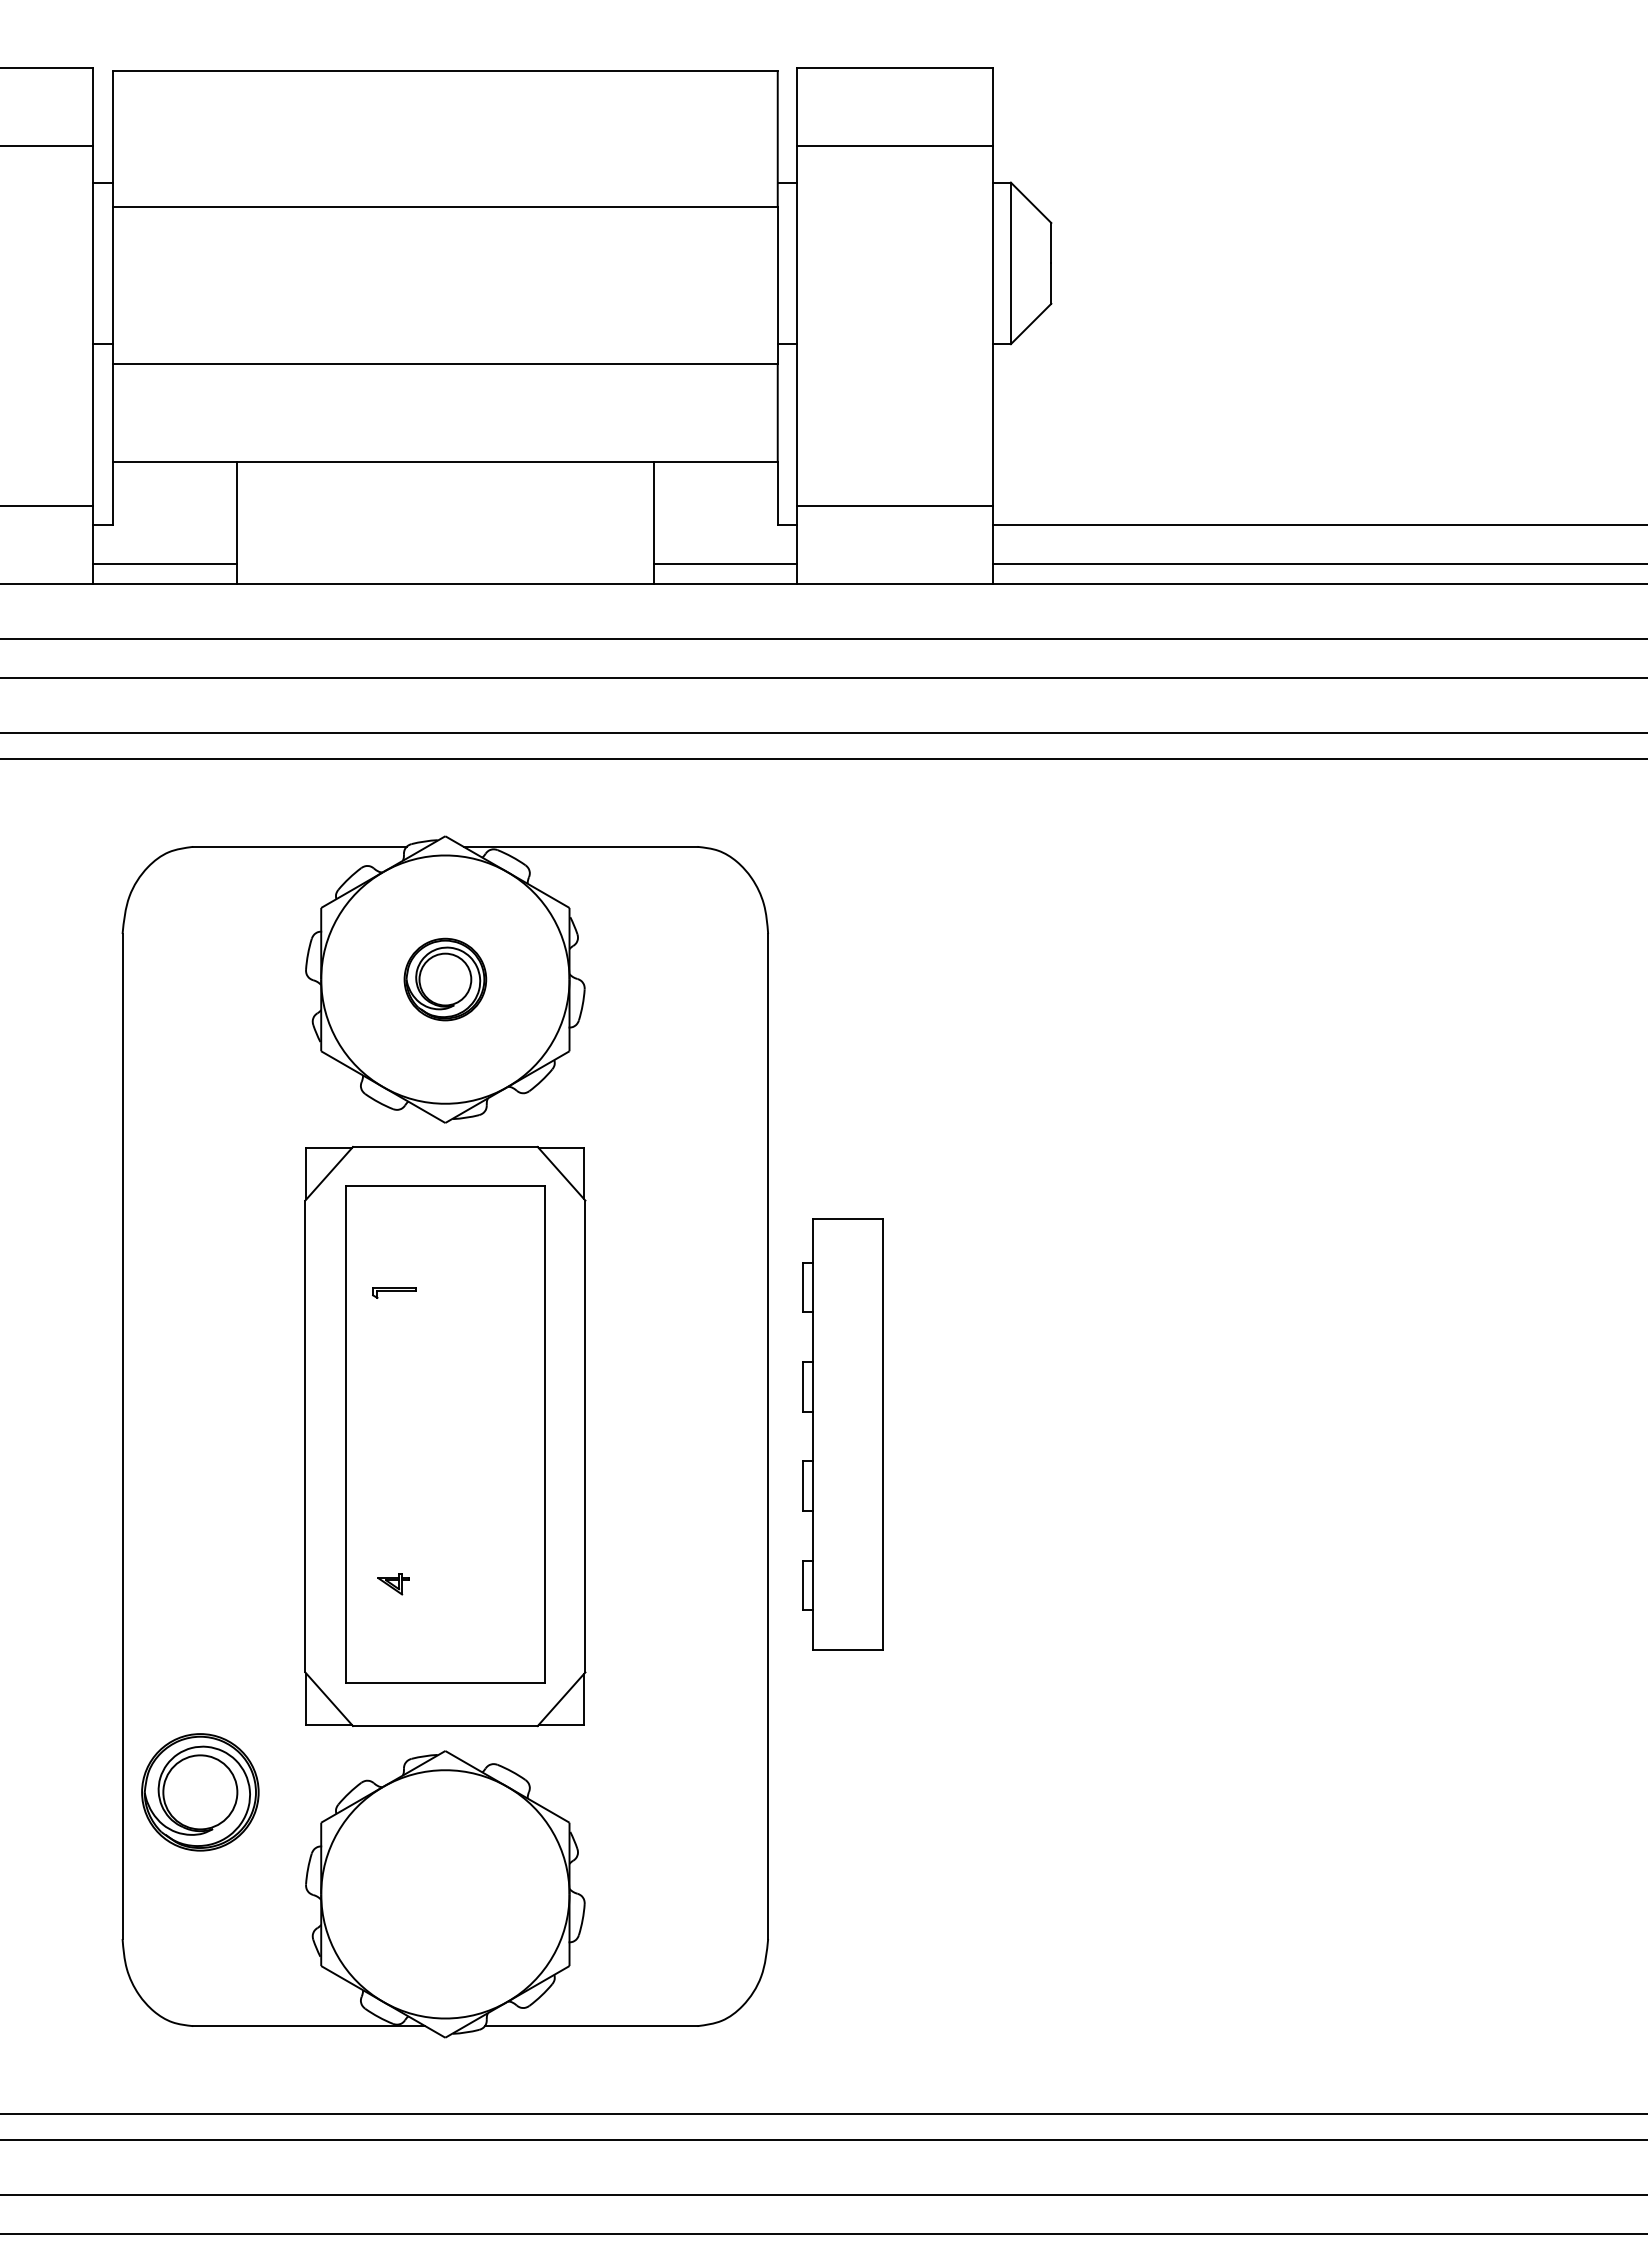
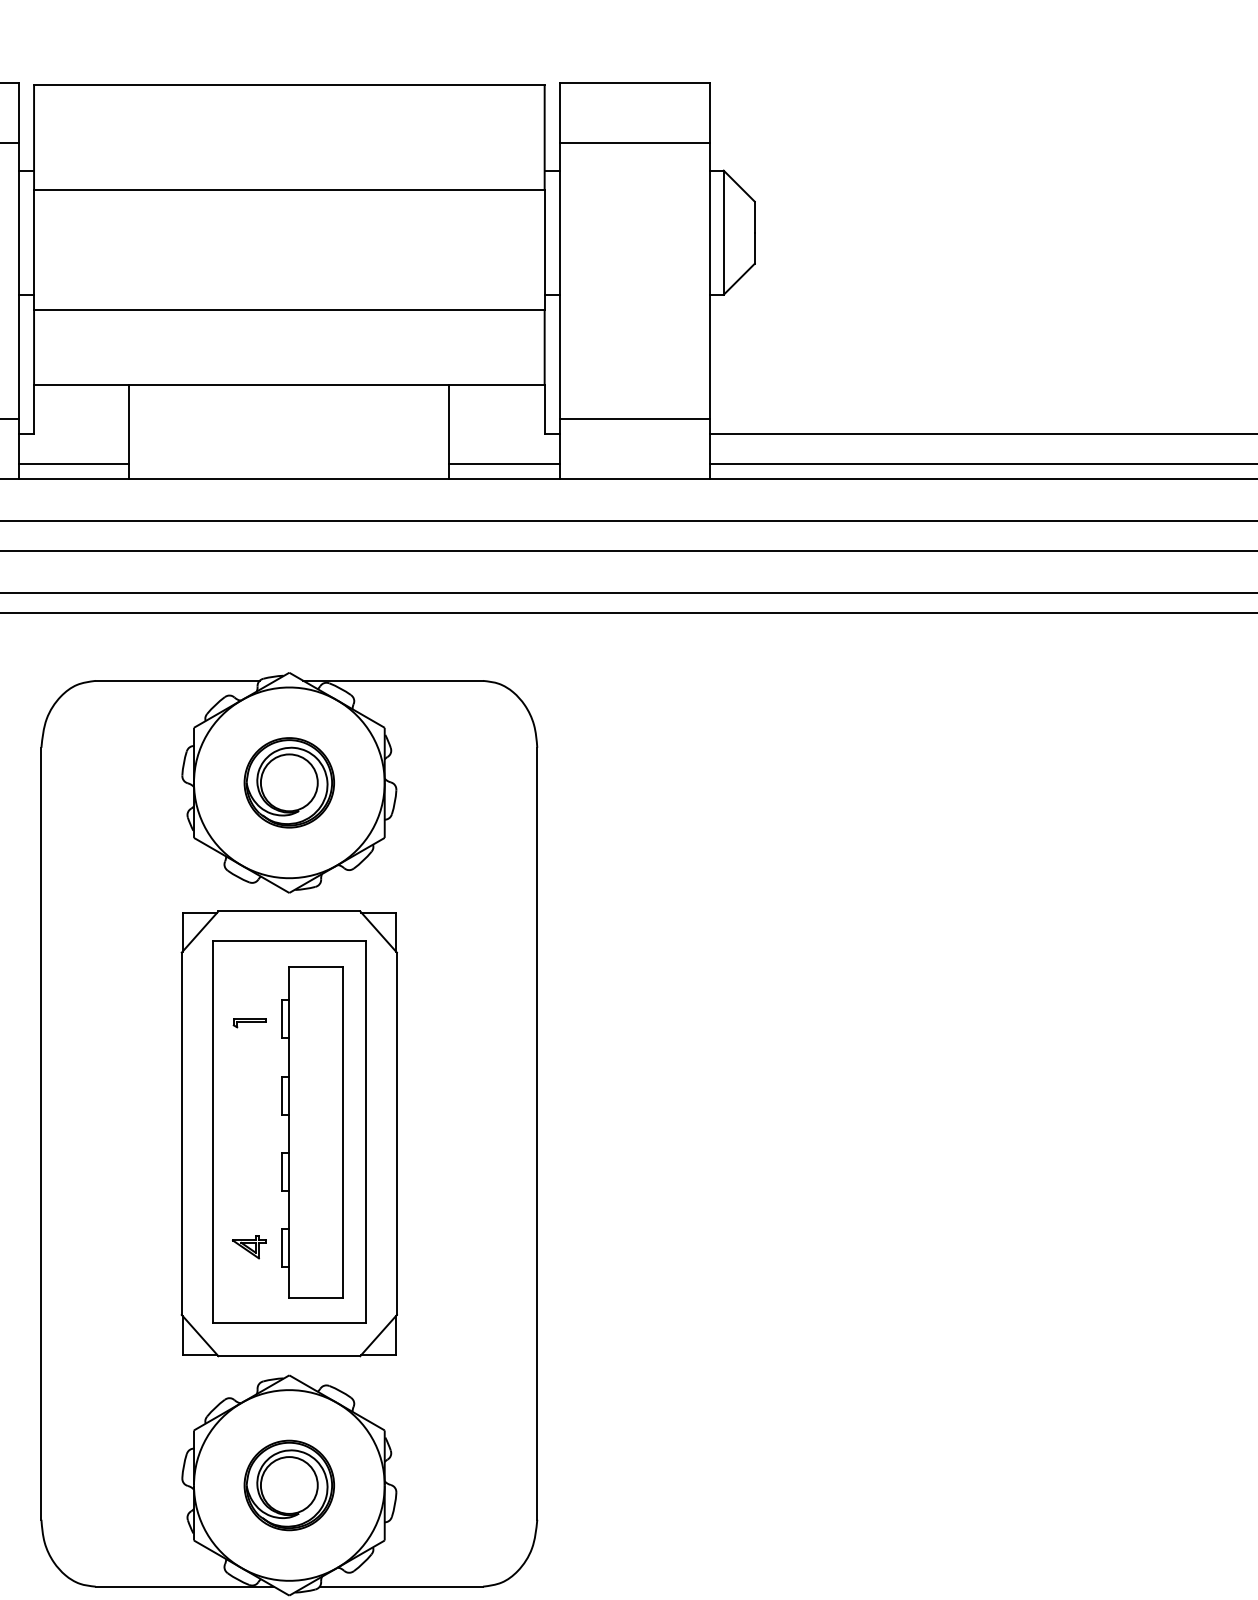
part: (445, 979) -> (289, 782), size x1.43
part: (842, 1434) -> (311, 1132), moved
part: (393, 1584) -> (249, 1247), size x1.43
part: (200, 1792) -> (289, 1485), moved

